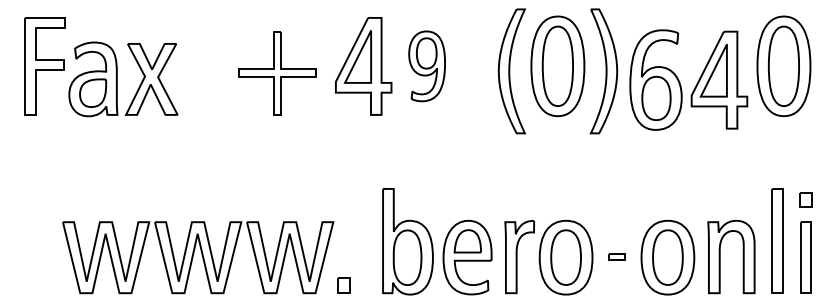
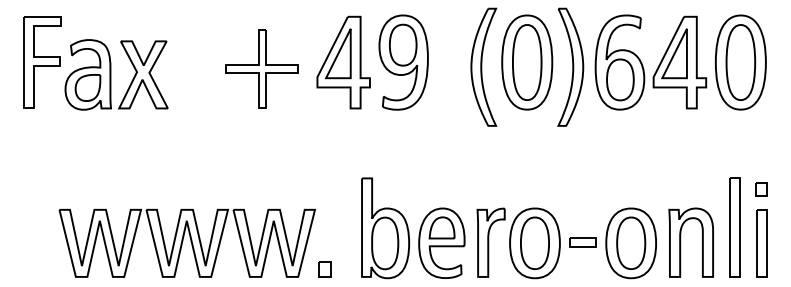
part: (426, 66) -> (403, 62), size x1.43
part: (680, 83) -> (643, 65), moved
part: (616, 256) -> (582, 242), size x1.67

